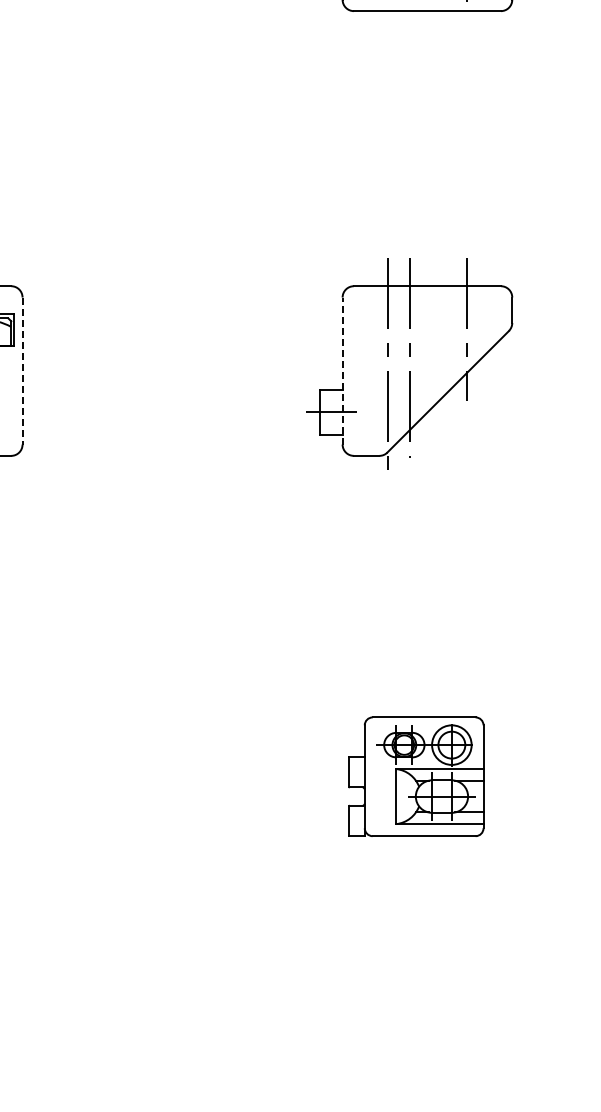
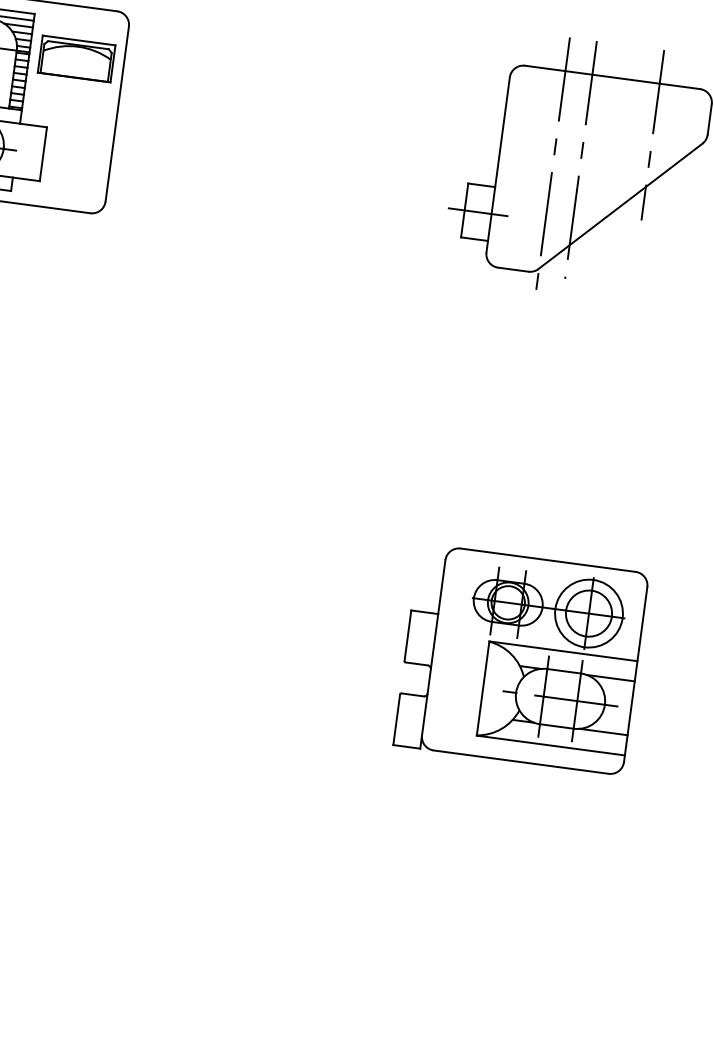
line: (22, 371) -> (117, 114), dashed -> solid
line: (342, 371) -> (497, 165), dashed -> solid
part: (416, 776) -> (521, 659), size x1.43

